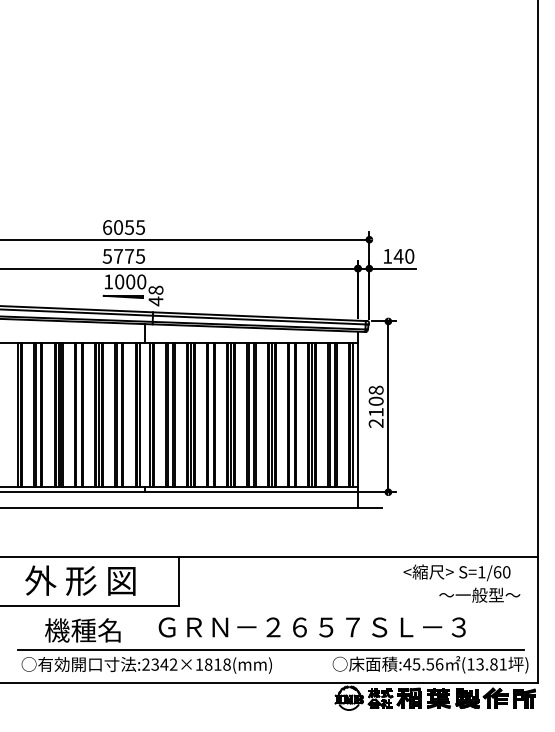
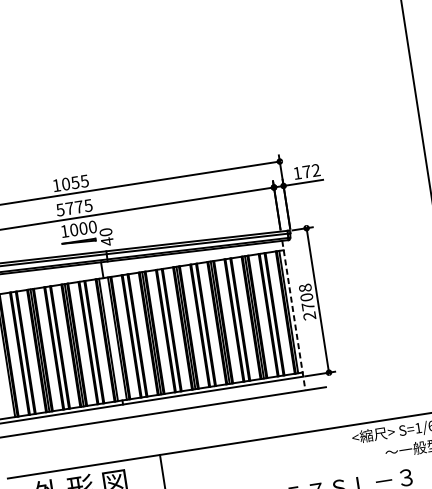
text: (107, 227) -> (56, 185), 6055 -> 1055
text: (403, 256) -> (310, 171), 140 -> 172
text: (156, 289) -> (106, 231), 48 -> 40
text: (376, 411) -> (308, 305), 2108 -> 2708
line: (358, 420) -> (294, 315), solid -> dashed

